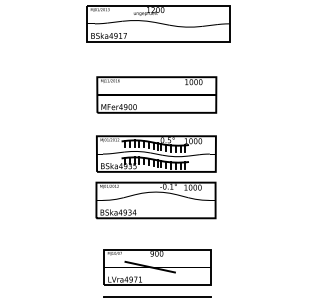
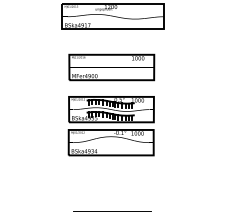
part: (157, 267) -> (112, 190), removed

